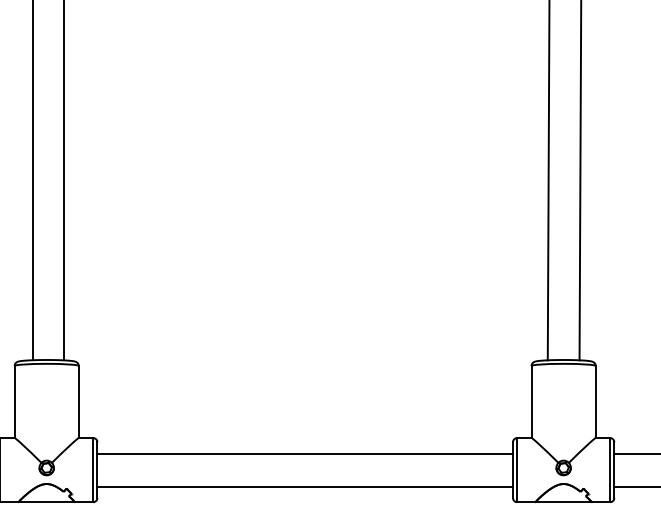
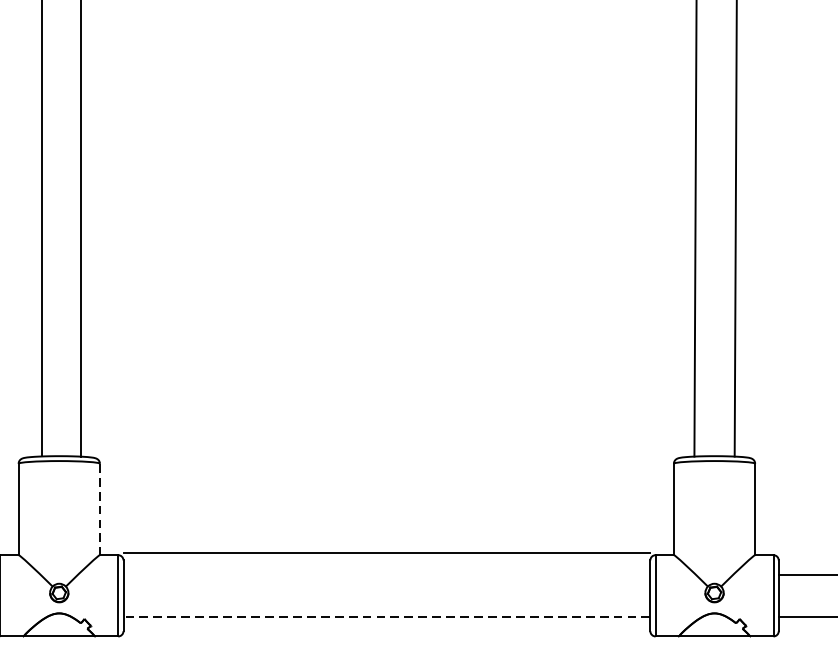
line: (78, 402) -> (99, 510), solid -> dashed
line: (305, 453) -> (387, 553), moved
line: (305, 486) -> (387, 616), solid -> dashed

